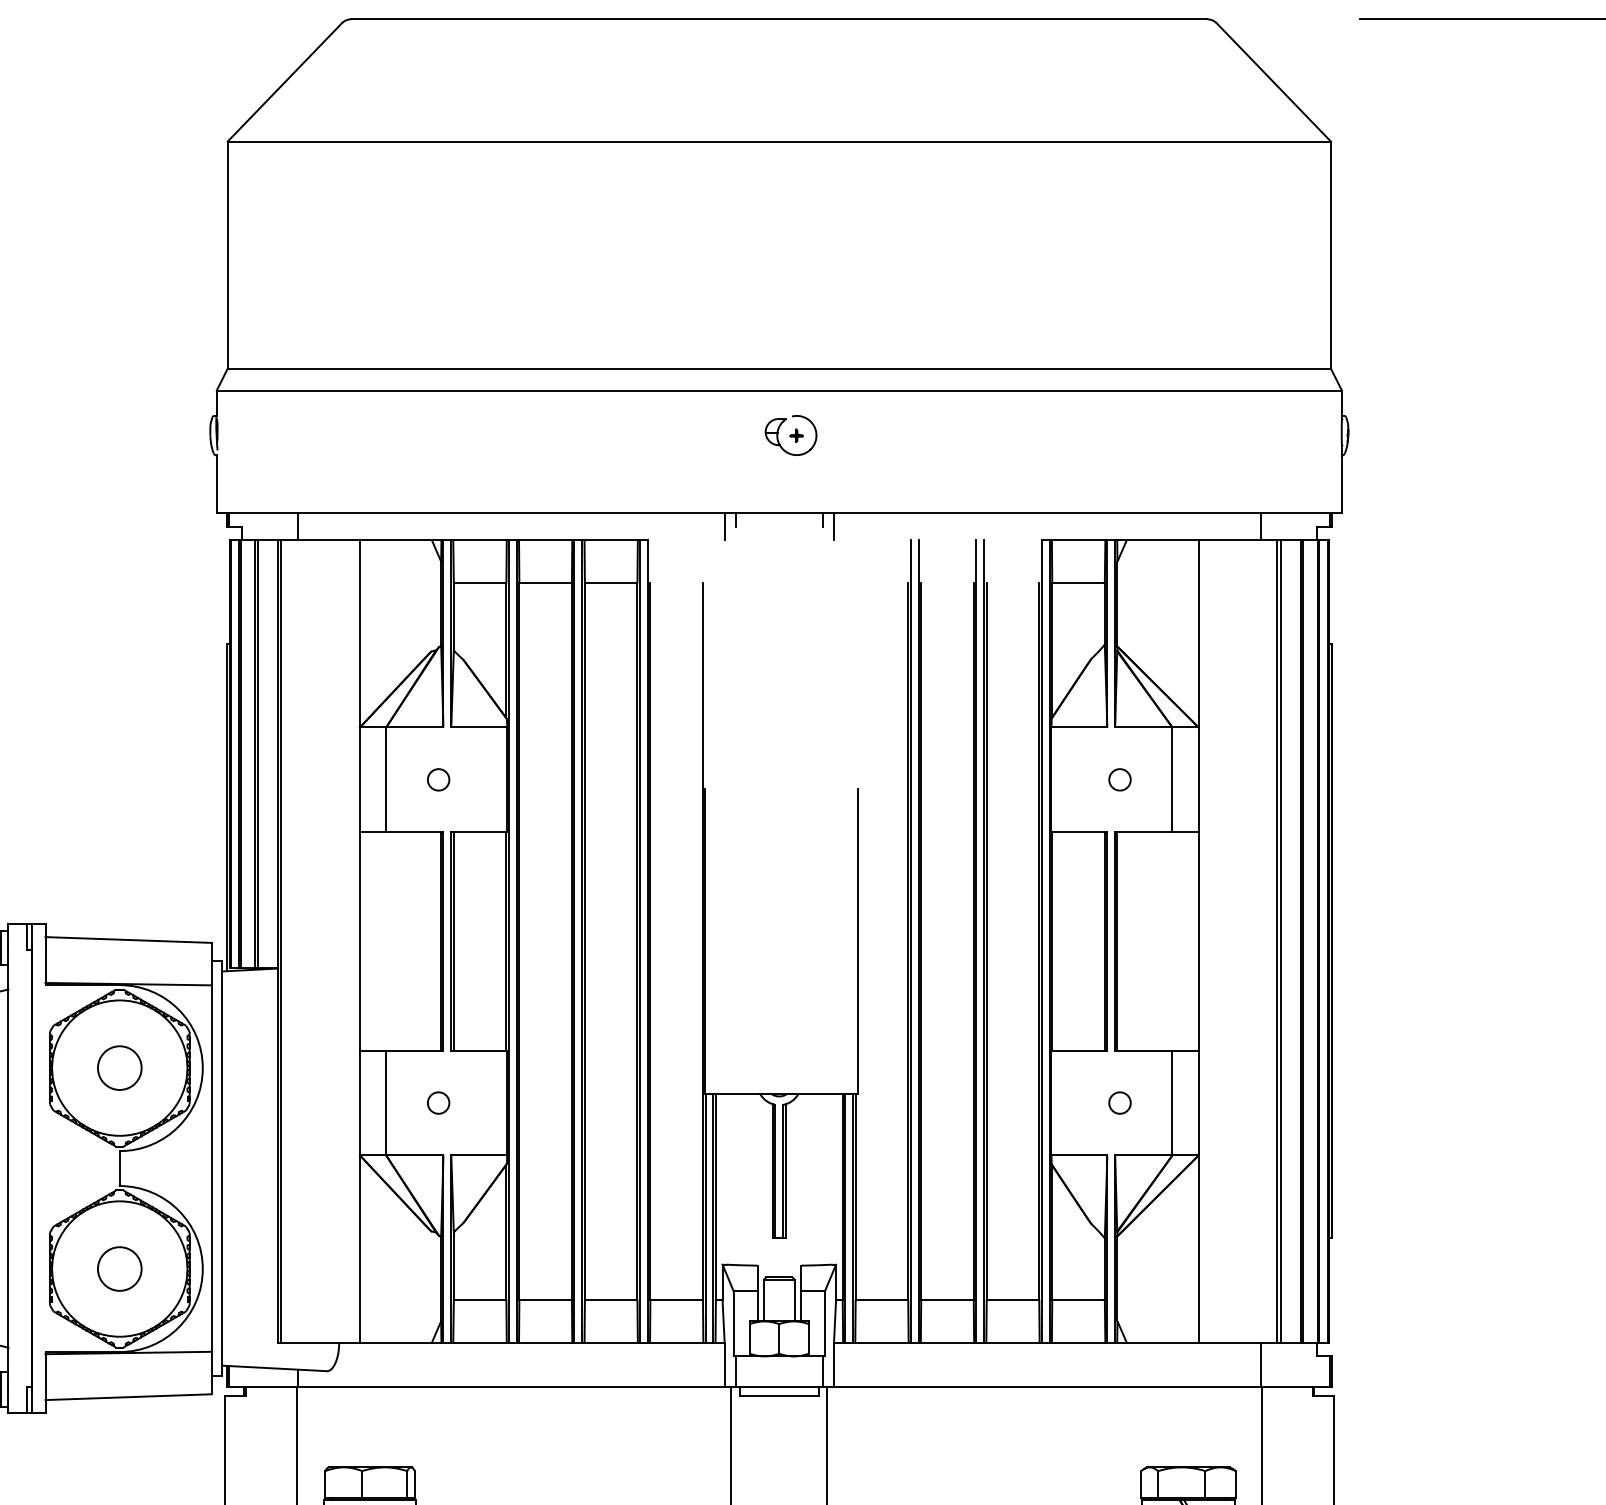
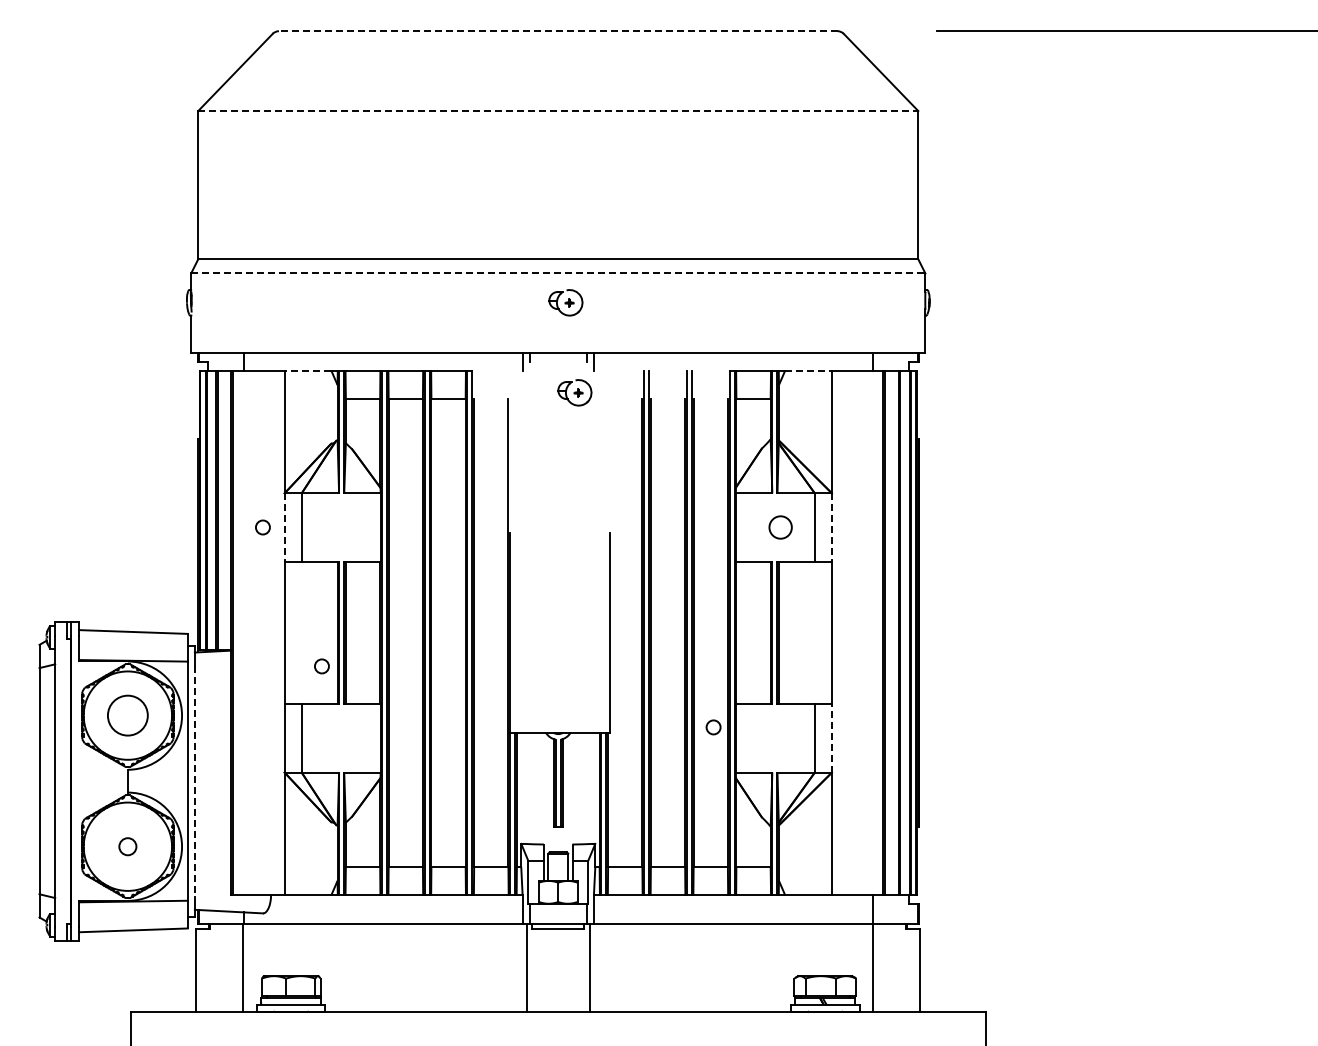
line: (778, 19) -> (557, 31), solid -> dashed
line: (779, 142) -> (558, 111), solid -> dashed
line: (779, 390) -> (558, 273), solid -> dashed
line: (395, 539) -> (307, 370), solid -> dashed
line: (1164, 539) -> (809, 370), solid -> dashed
part: (804, 572) -> (574, 392), added
circle: (437, 779) -> (262, 527), moved
circle: (1119, 779) -> (780, 527), size x1.6
line: (359, 781) -> (284, 528), solid -> dashed
line: (1198, 781) -> (831, 528), solid -> dashed
circle: (119, 1067) -> (127, 715), size x1.4
line: (1198, 1101) -> (831, 737), solid -> dashed
circle: (437, 1103) -> (321, 666), moved
circle: (1119, 1103) -> (713, 727), moved
line: (221, 1169) -> (194, 781), solid -> dashed
circle: (119, 1268) -> (127, 846), size x0.6

